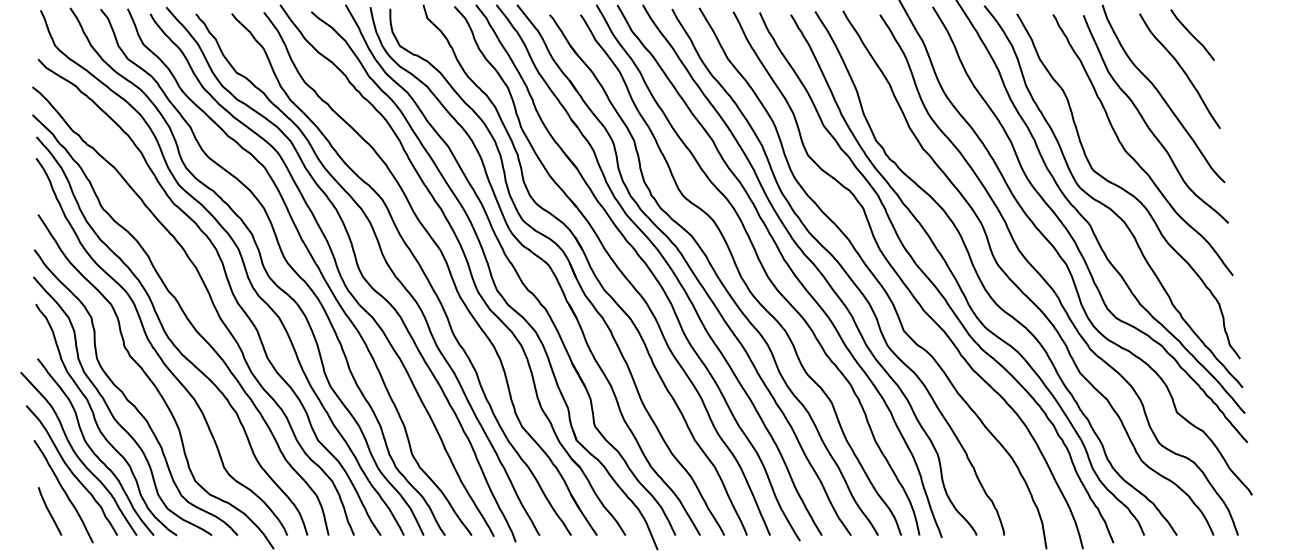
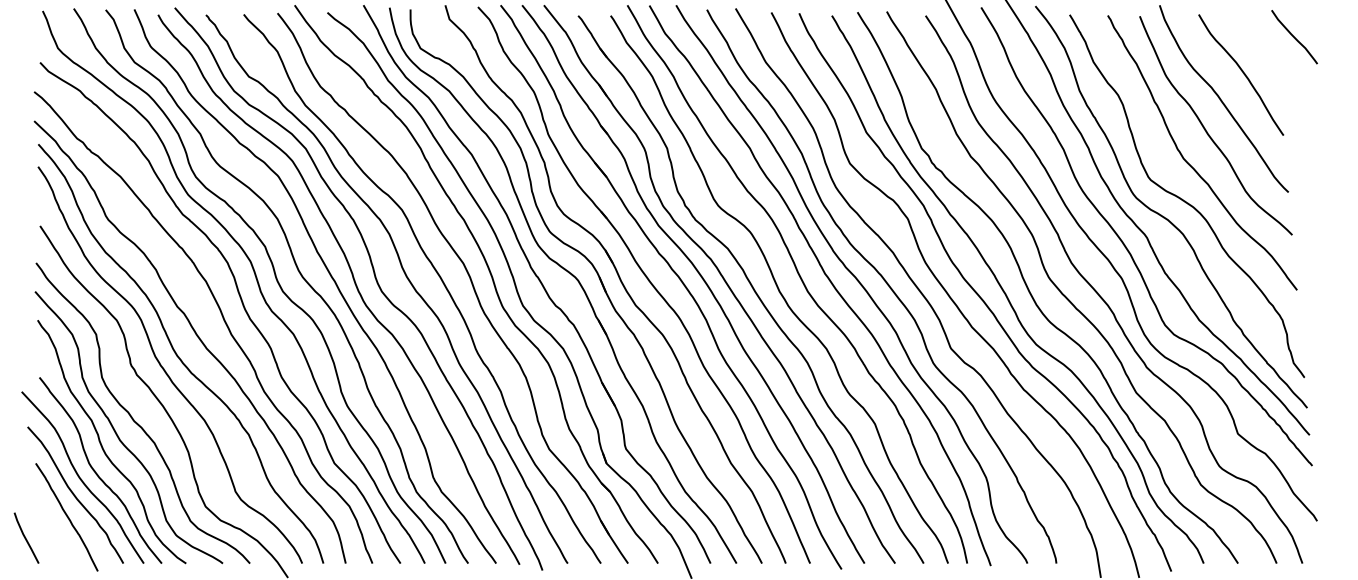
curve: (1192, 35) -> (1294, 37), moved
line: (49, 510) -> (26, 537), moved

